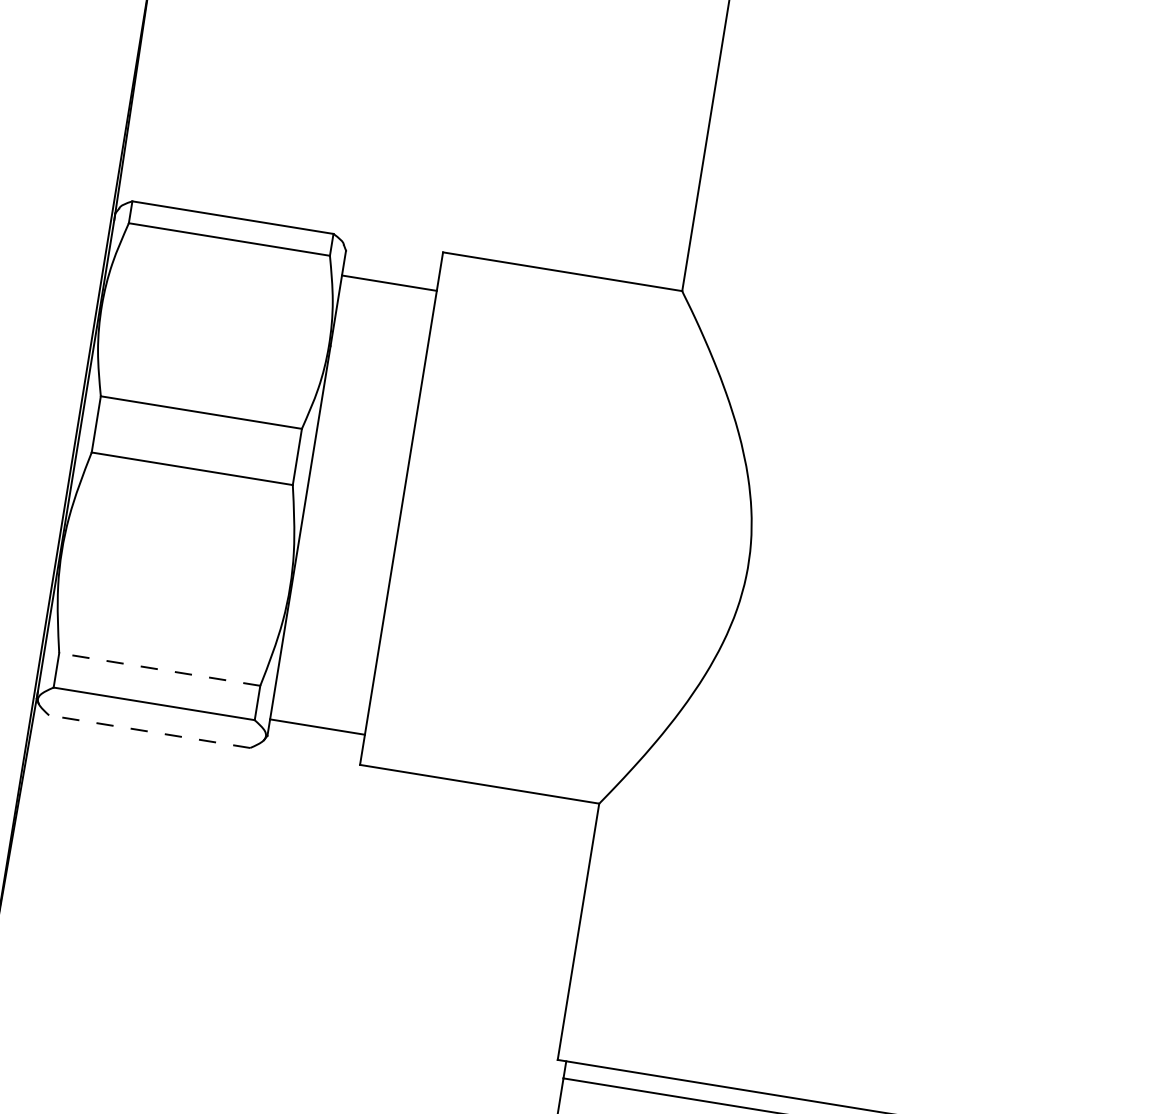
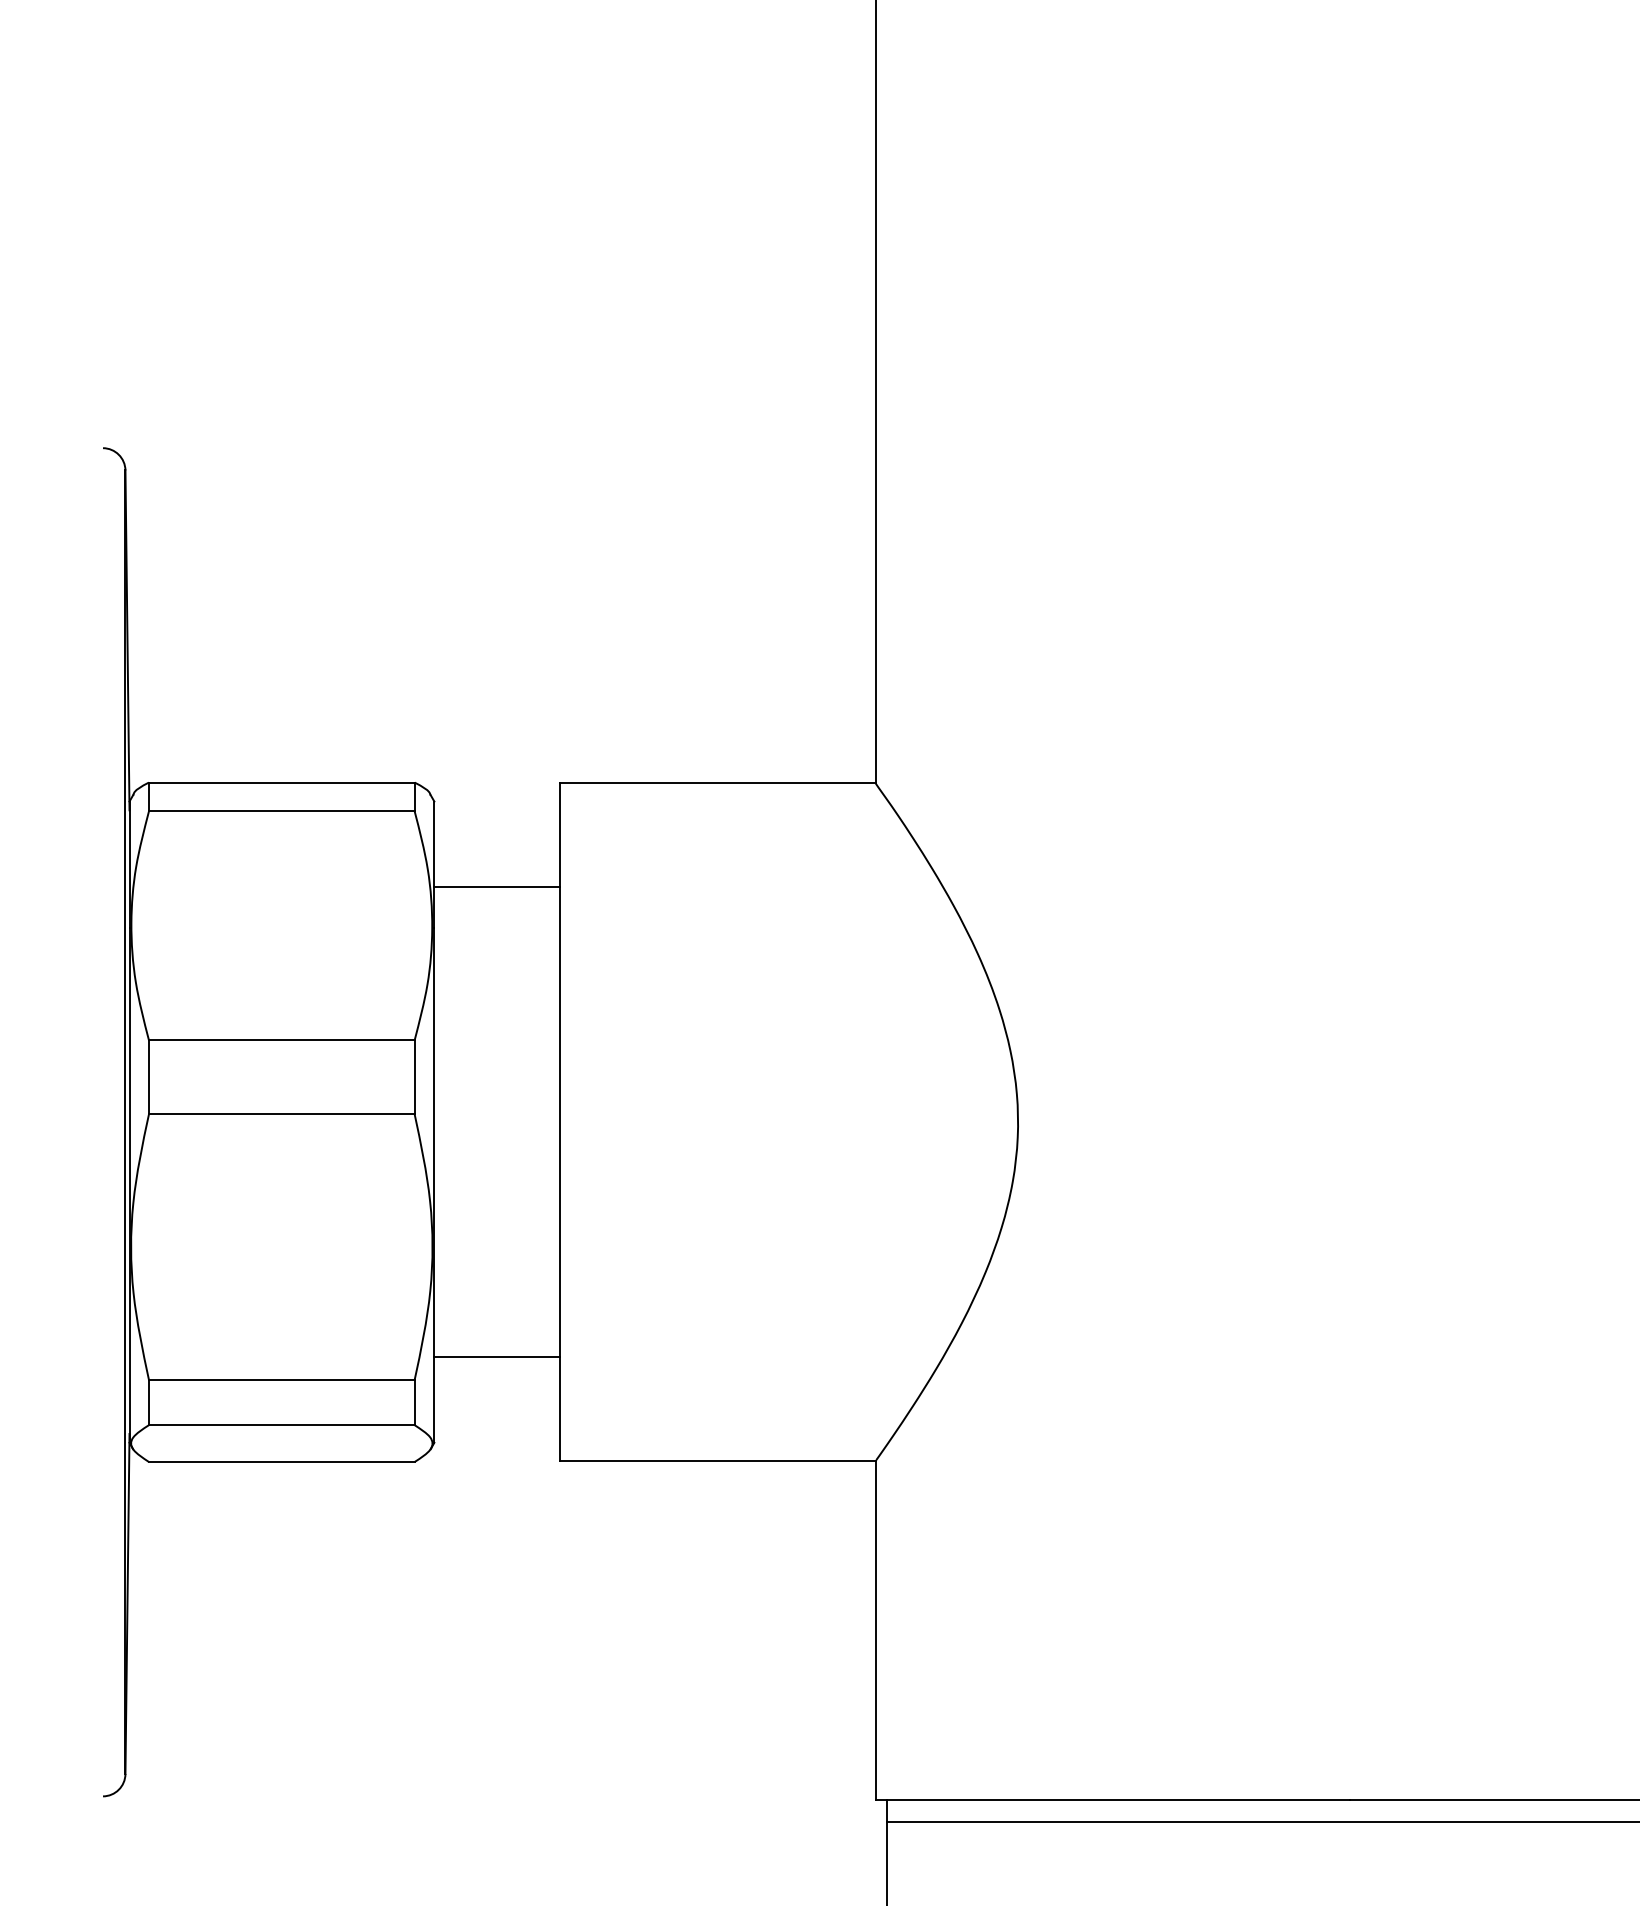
line: (389, 283) -> (496, 887), moved
line: (159, 669) -> (281, 1379), dashed -> solid
line: (317, 726) -> (496, 1356), moved
line: (149, 731) -> (281, 1461), dashed -> solid

